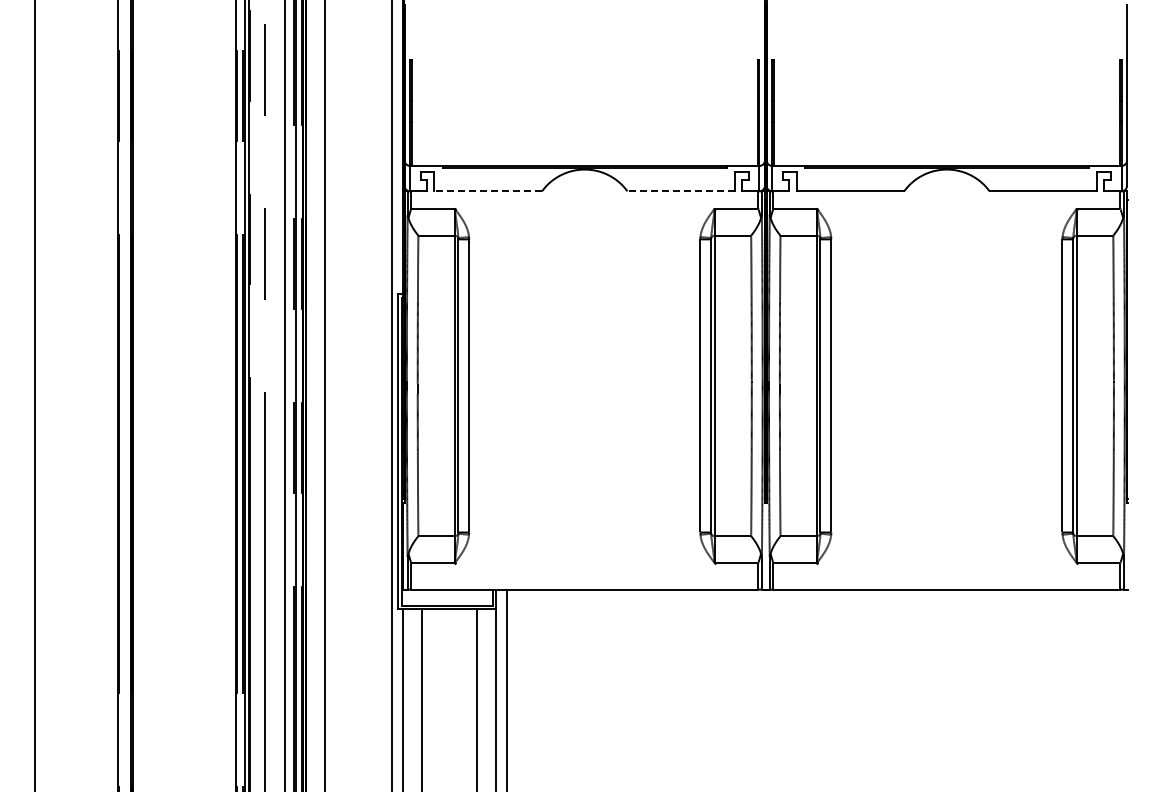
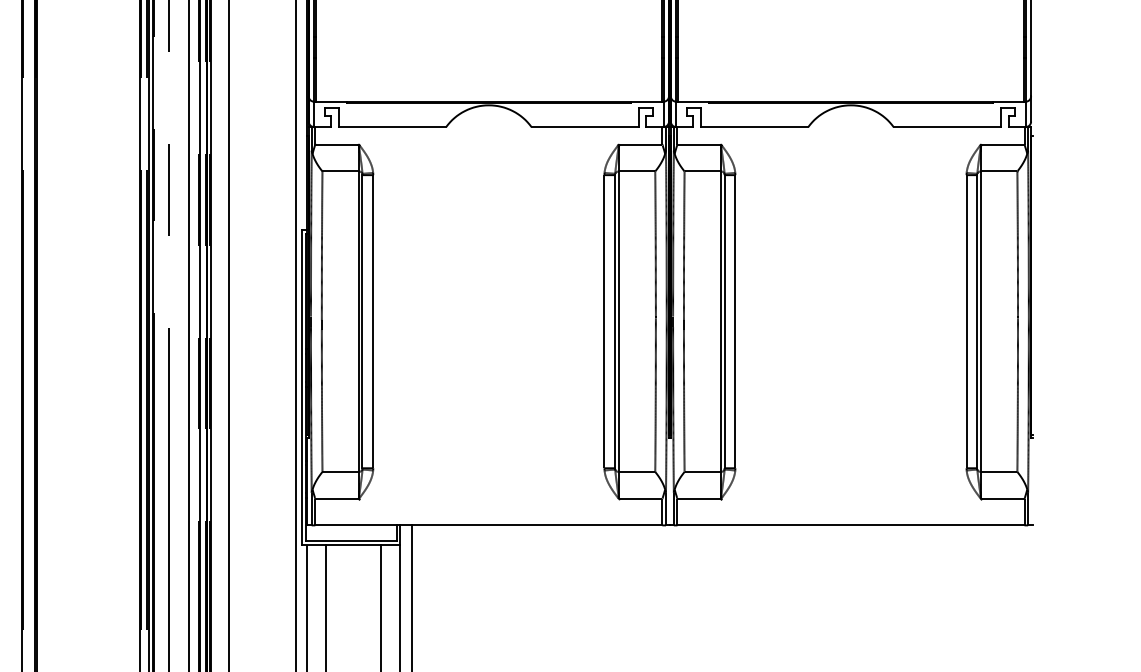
line: (488, 191) -> (392, 127), dashed -> solid
line: (681, 191) -> (585, 127), dashed -> solid

